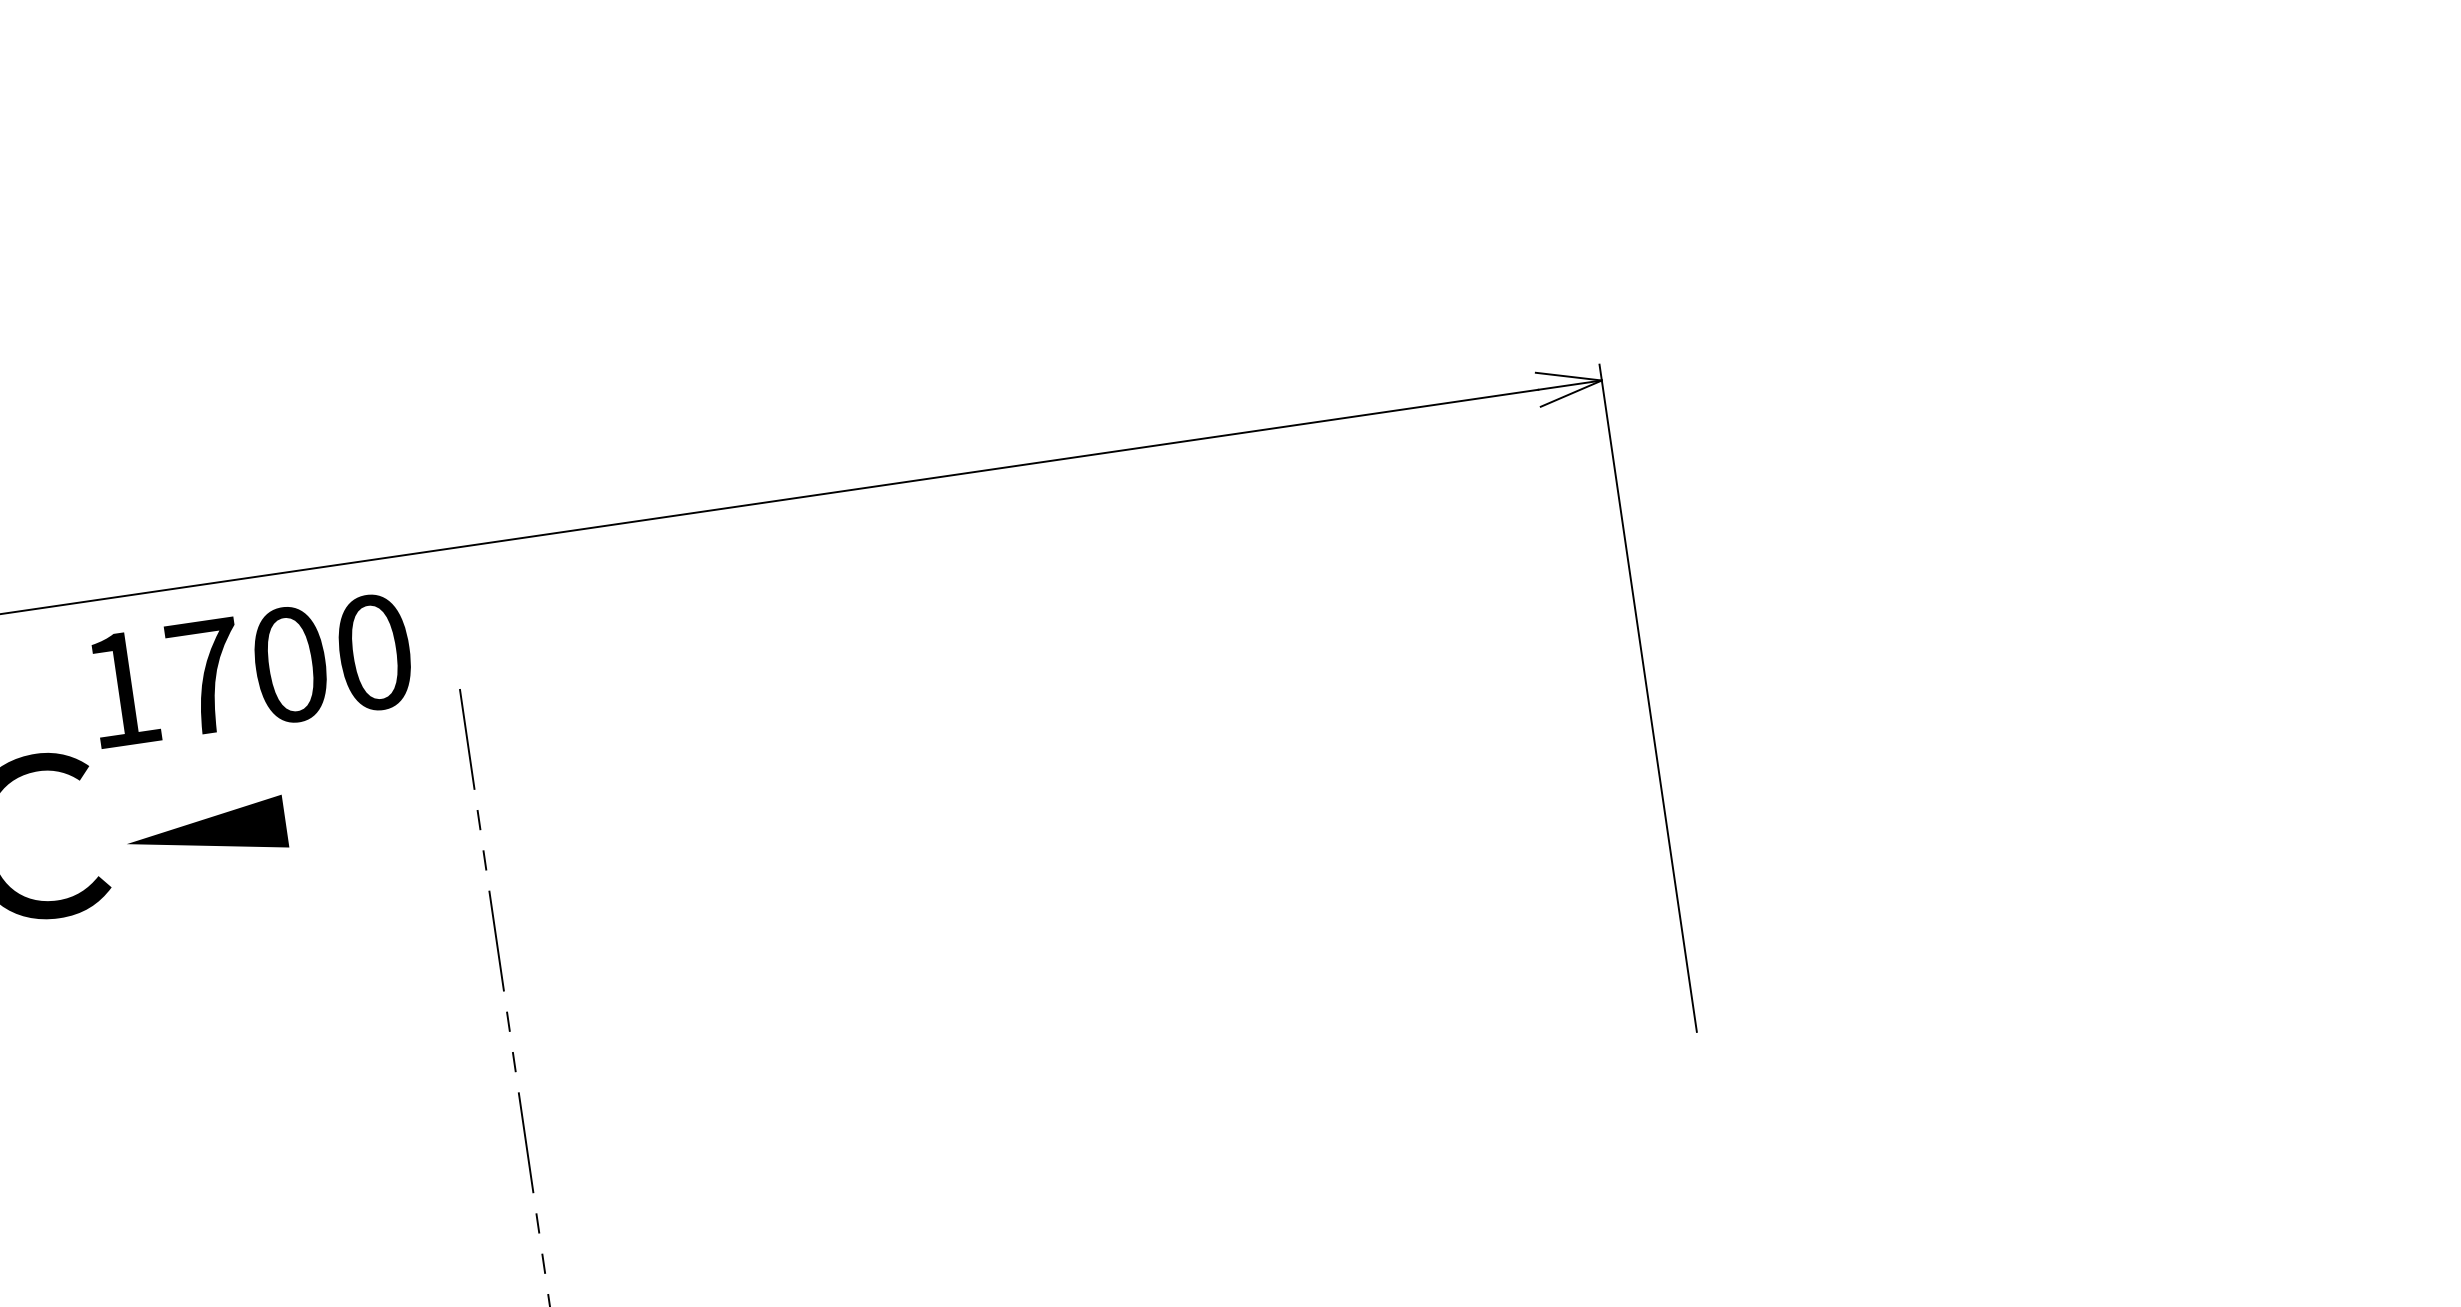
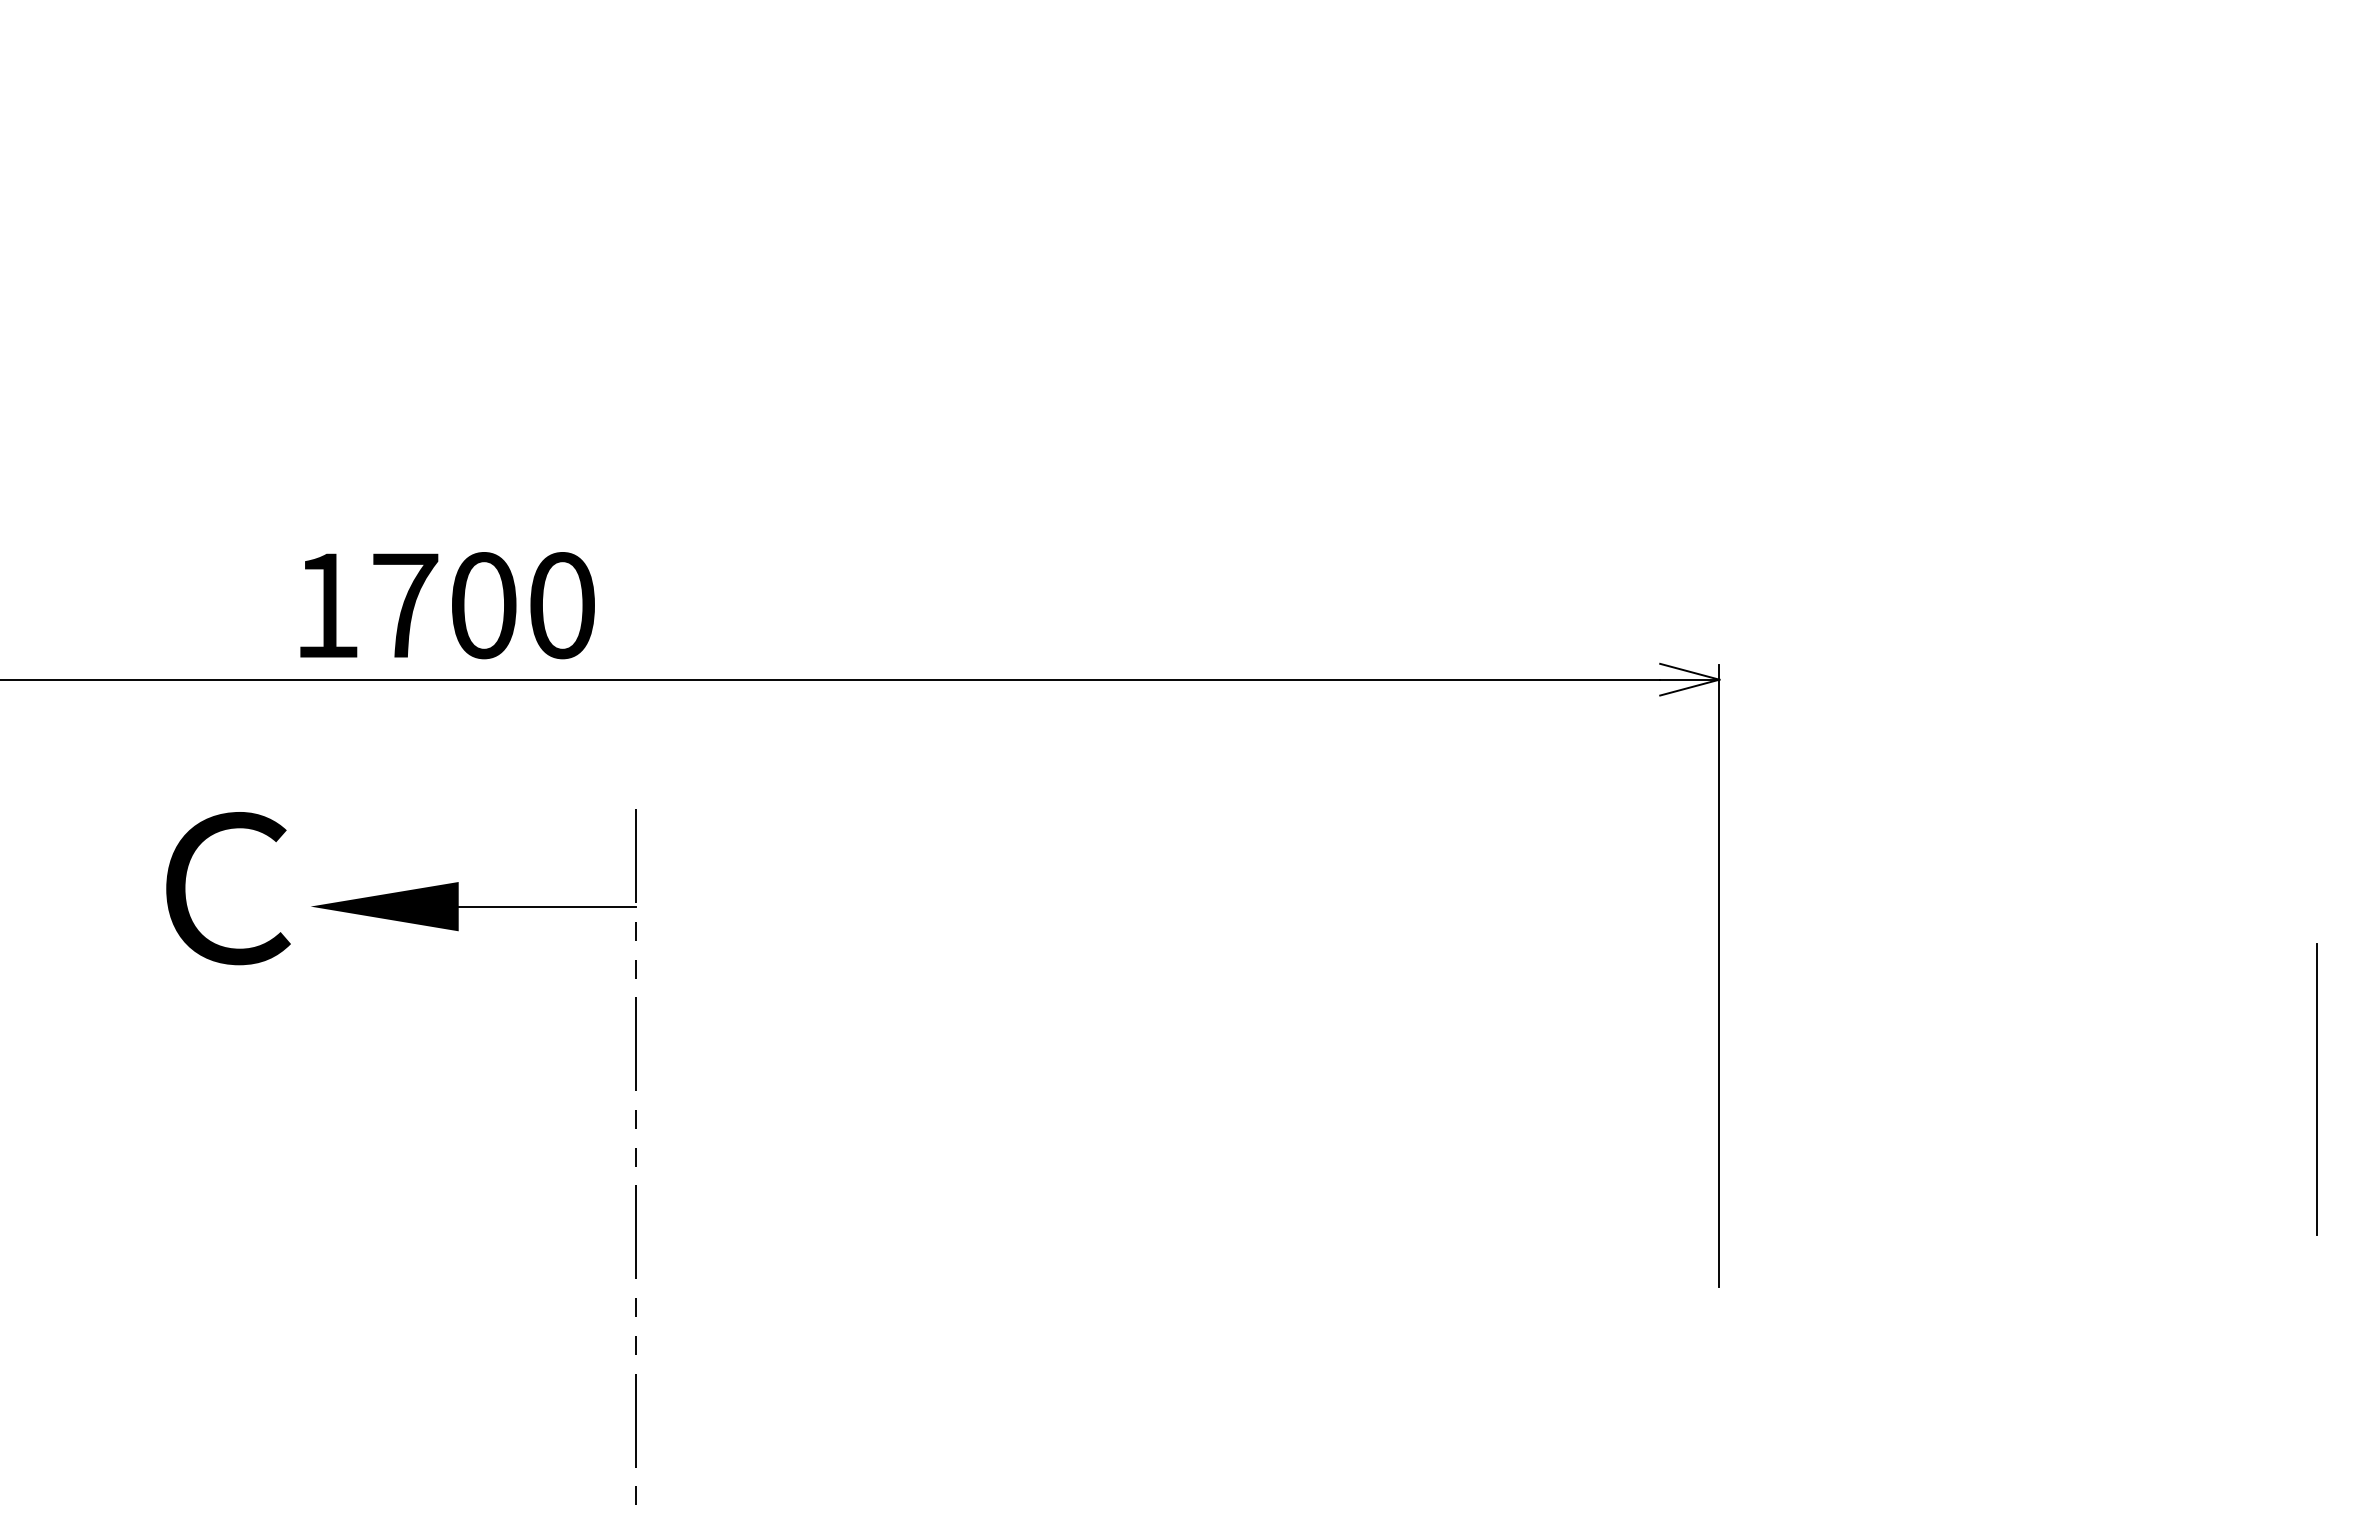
text: (251, 670) -> (447, 605), moved
line: (2307, 725) -> (2317, 1088), added
line: (379, 807) -> (546, 906), added

